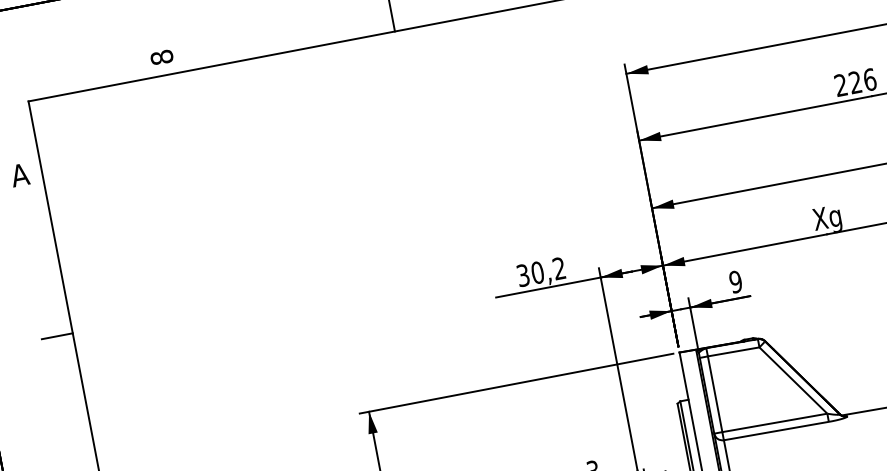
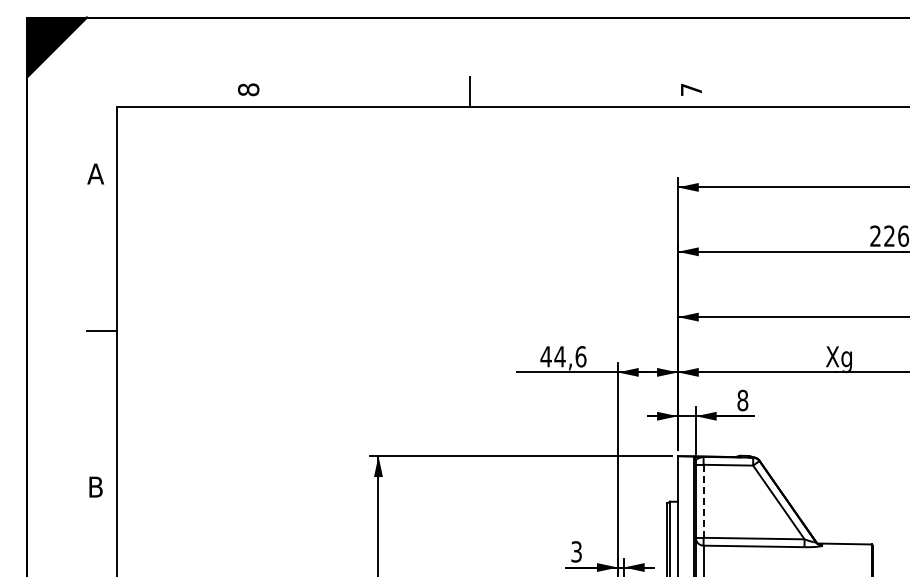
text: (541, 271) -> (563, 356), 30,2 -> 44,6
text: (735, 282) -> (742, 400), 9 -> 8
line: (715, 394) -> (703, 501), solid -> dashed

